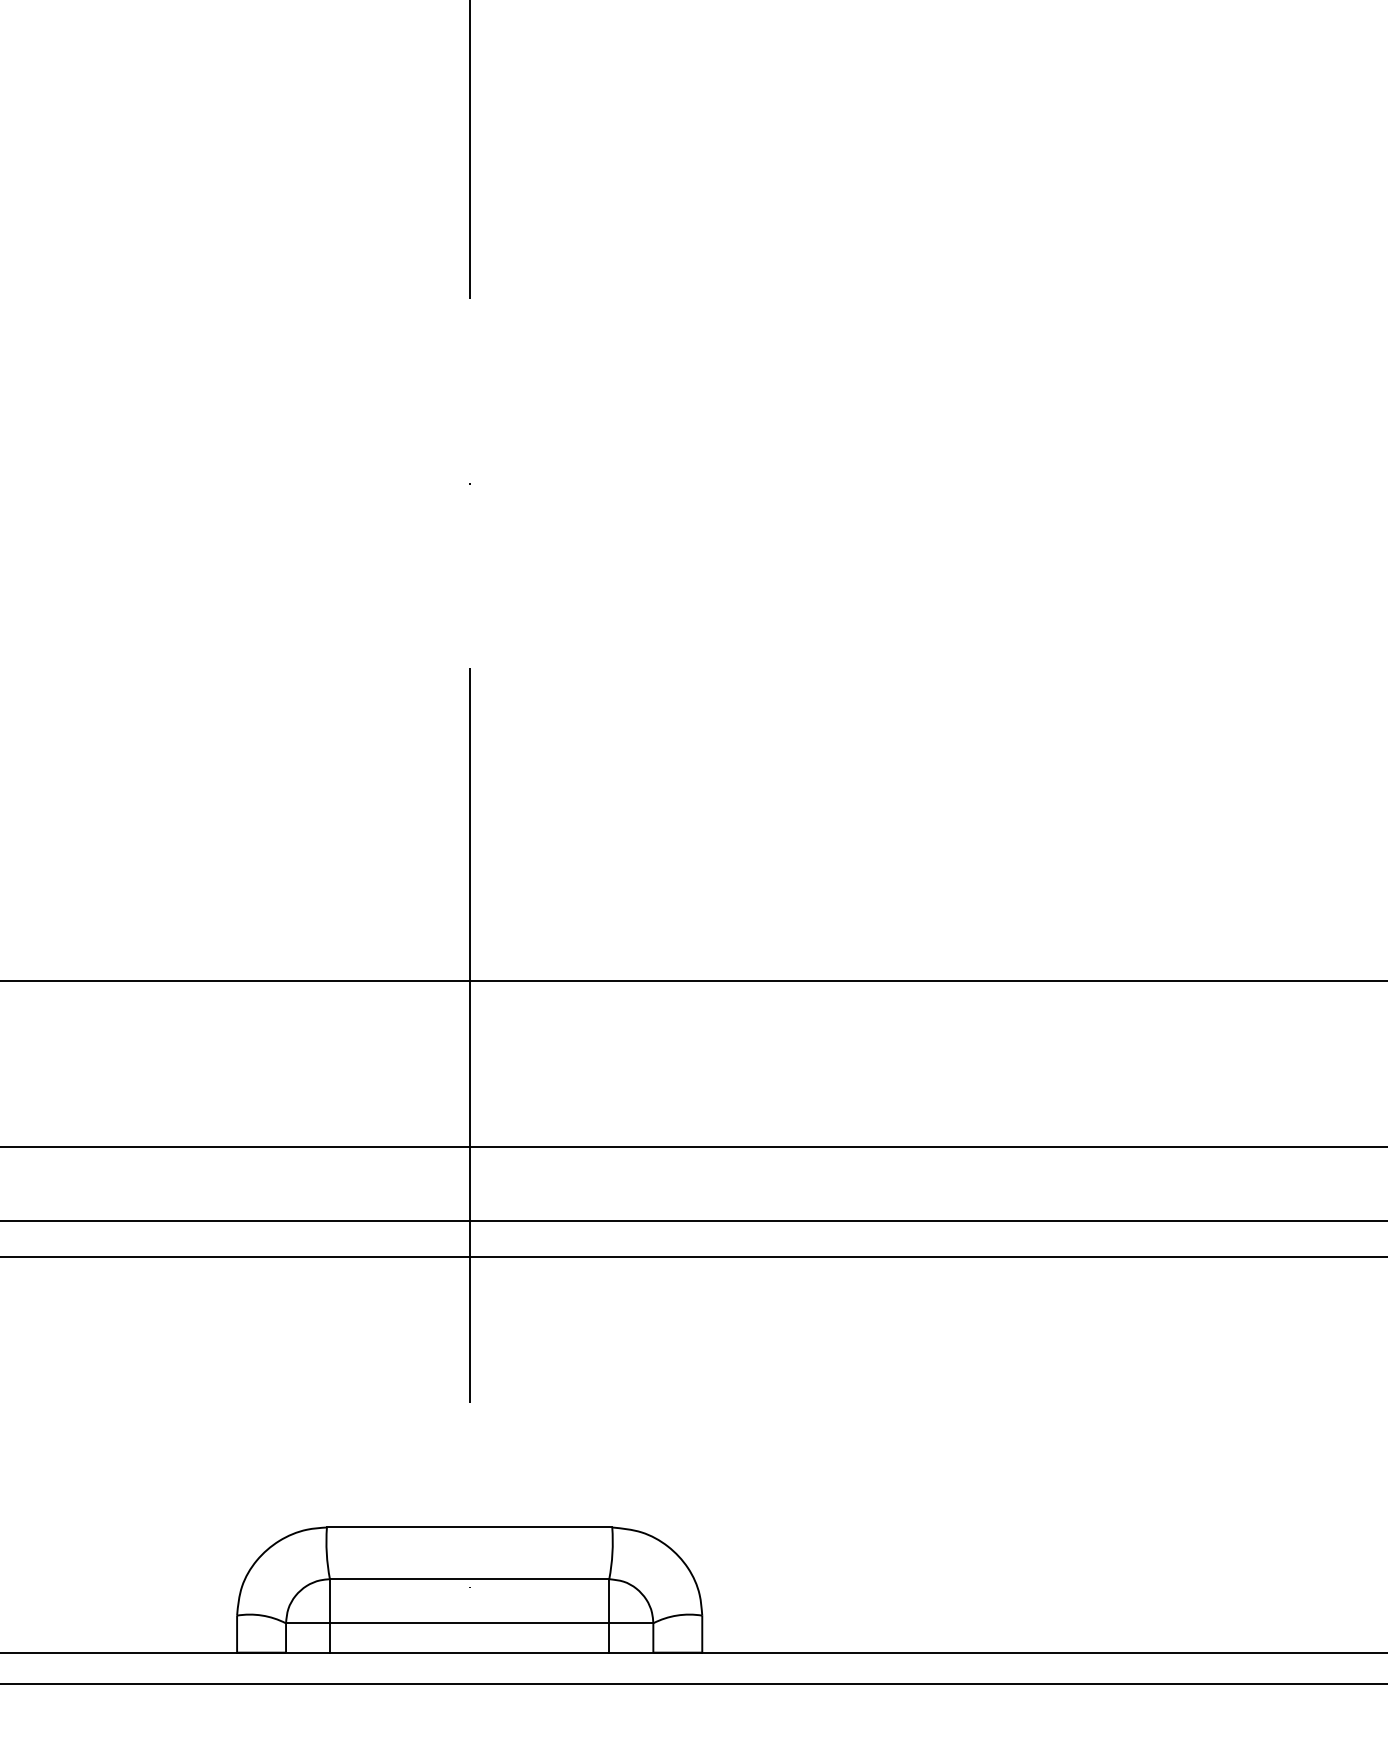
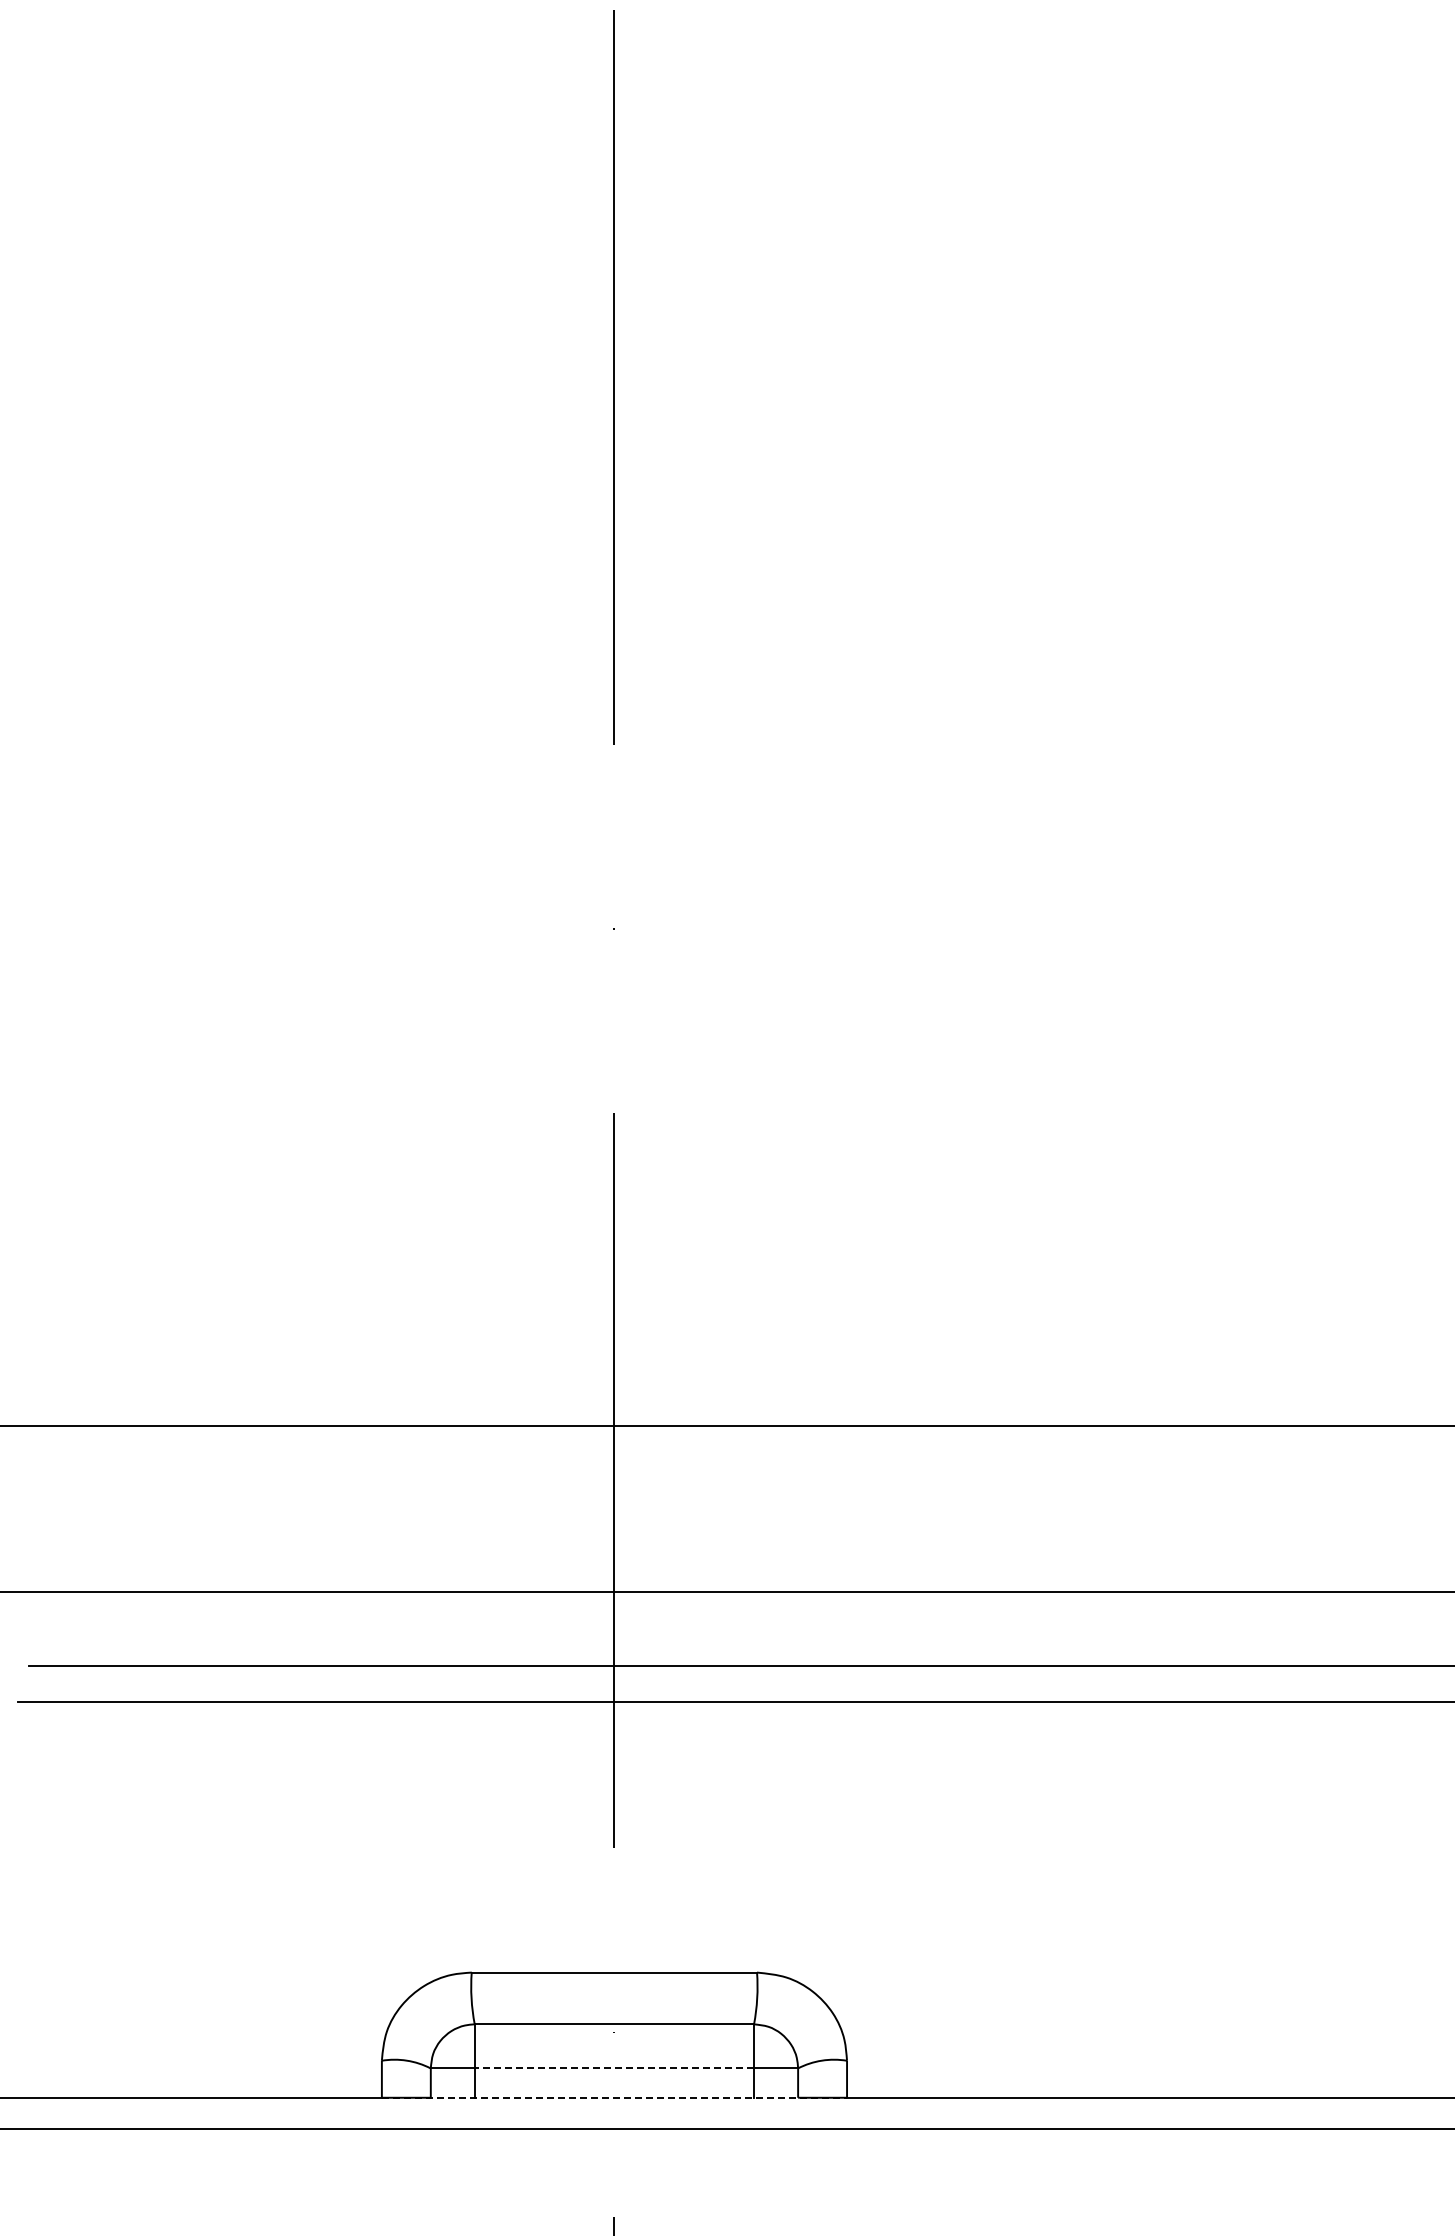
line: (469, 1623) -> (614, 2068), solid -> dashed
line: (469, 1652) -> (614, 2097), solid -> dashed

